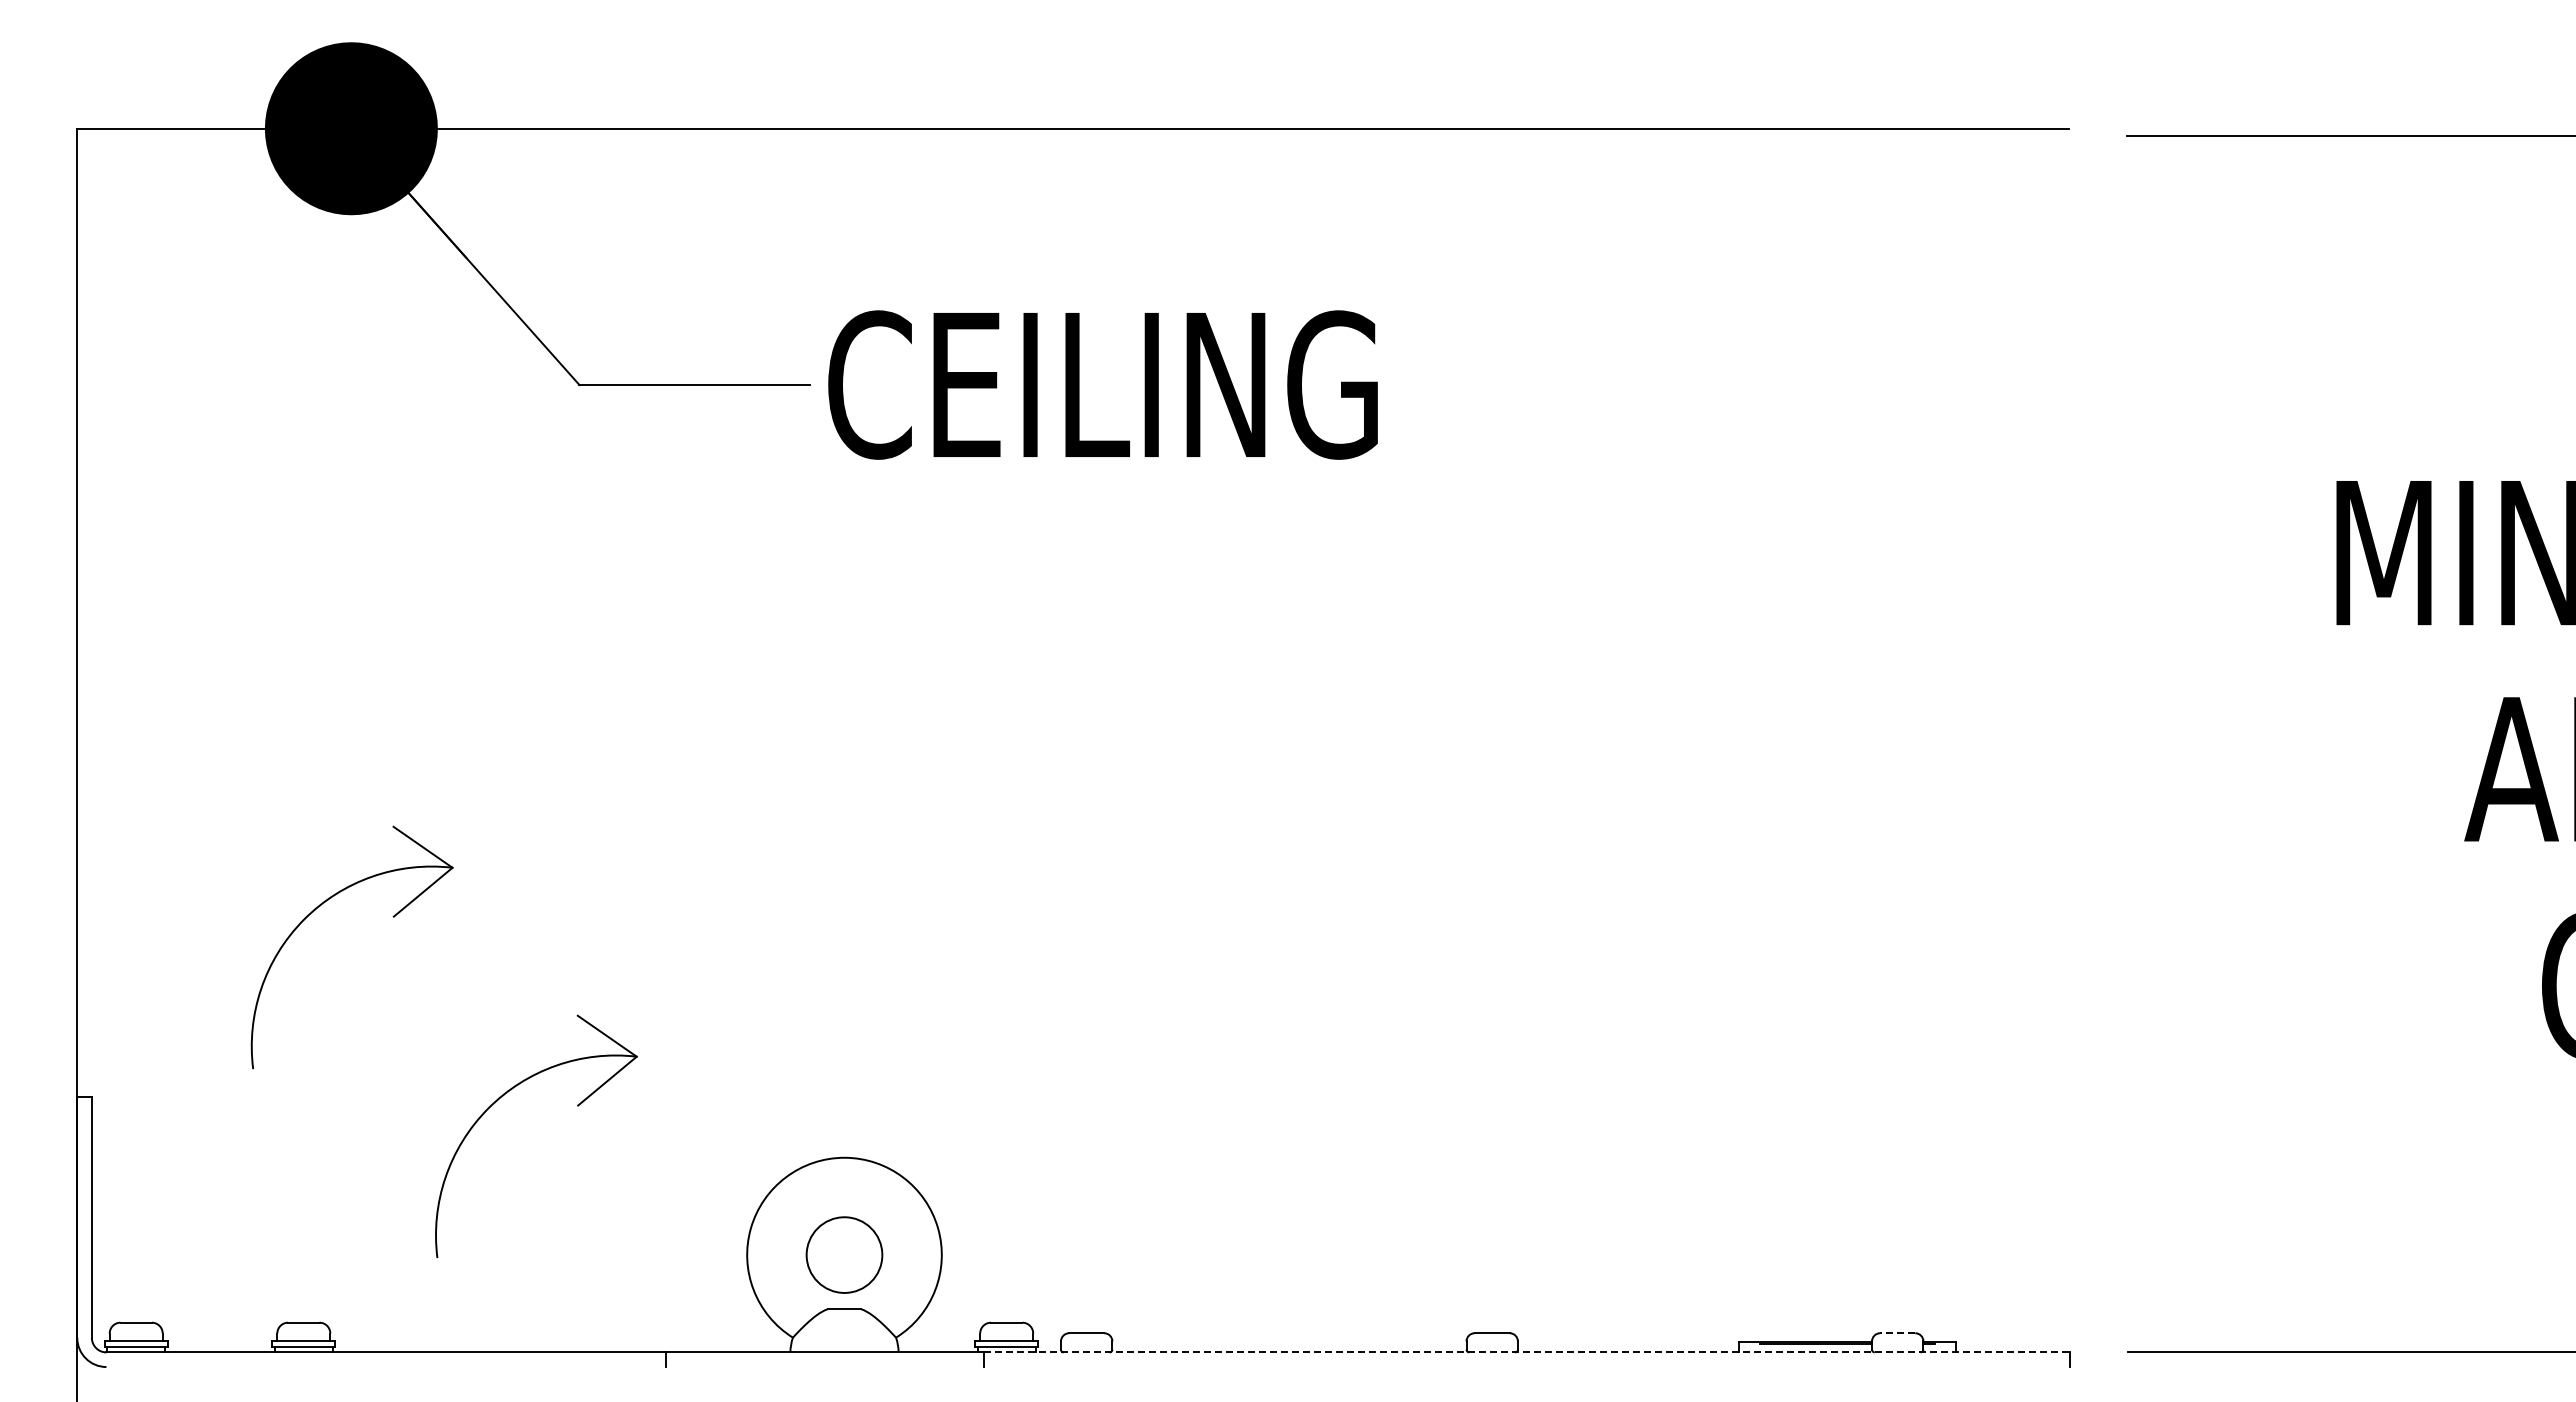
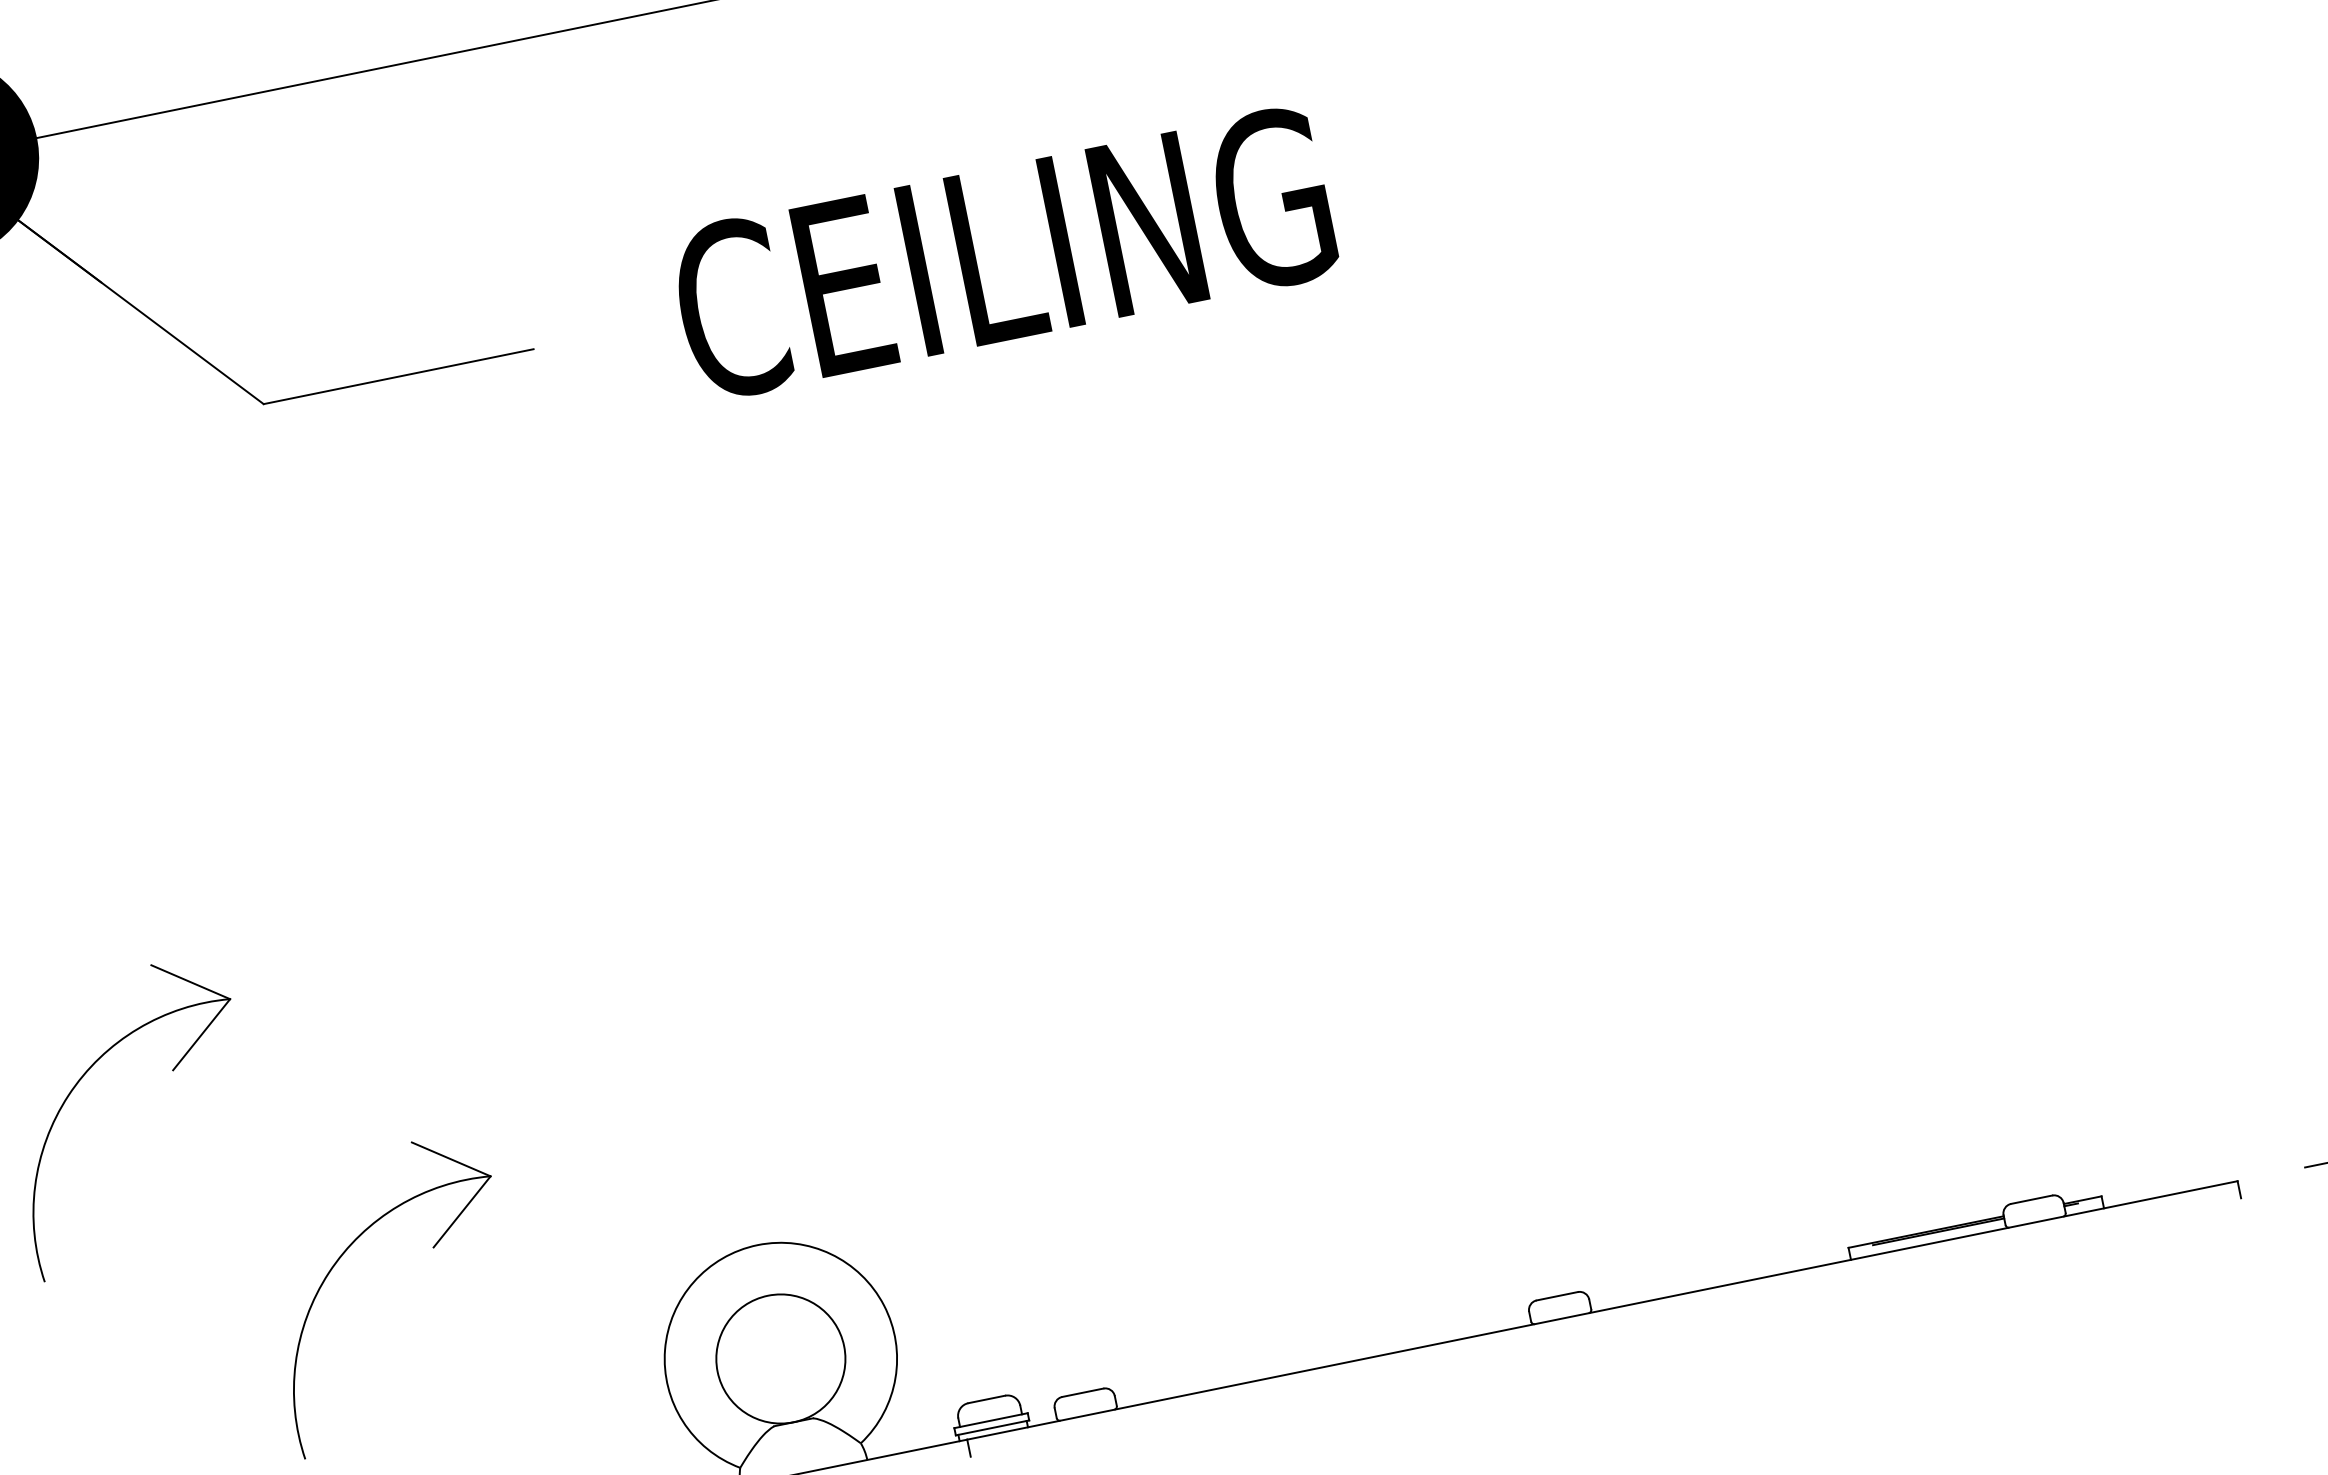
text: (1102, 384) -> (1003, 253), moved
circle: (844, 1255) -> (780, 1359), size x1.43
line: (1897, 1333) -> (2031, 1200), dashed -> solid
line: (1526, 1352) -> (1601, 1310), dashed -> solid

